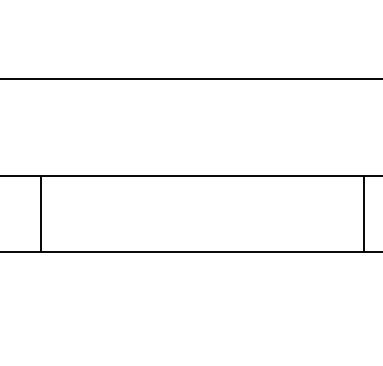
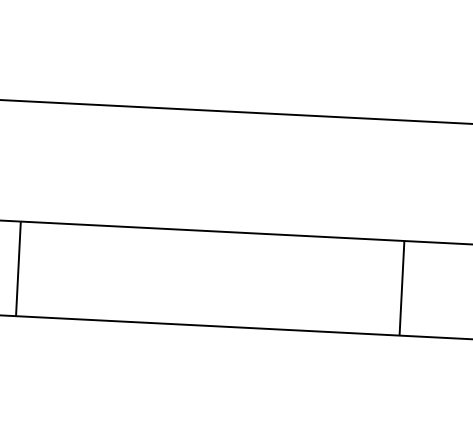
line: (364, 213) -> (402, 287), moved

